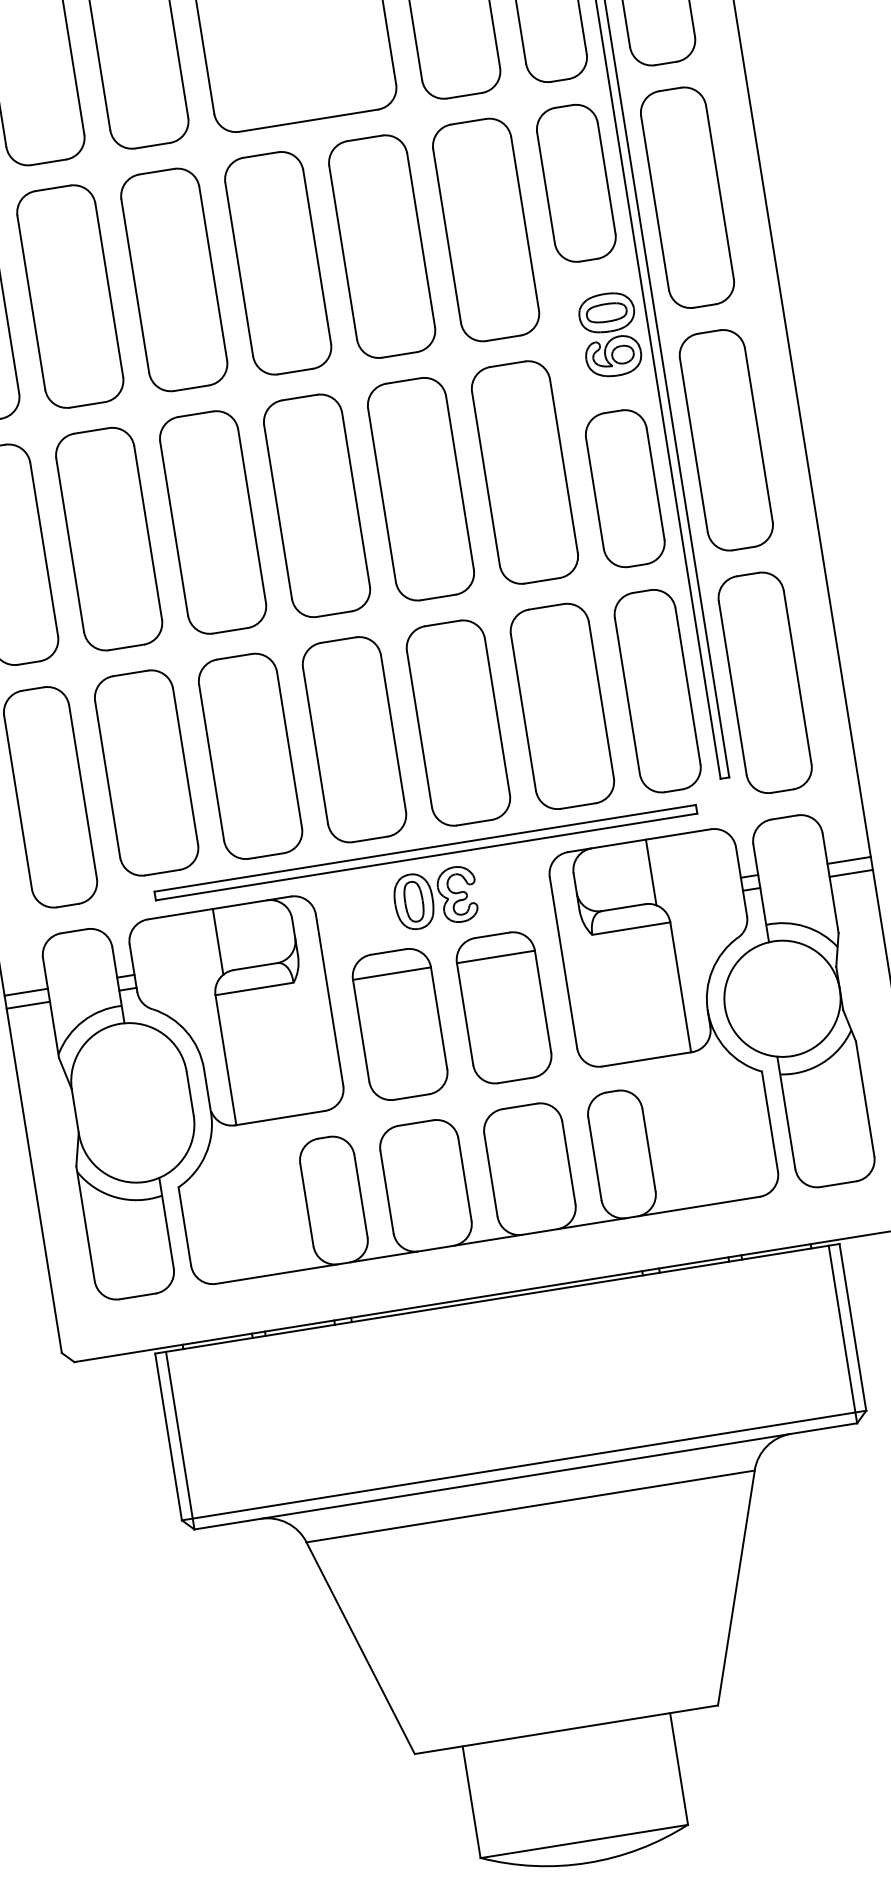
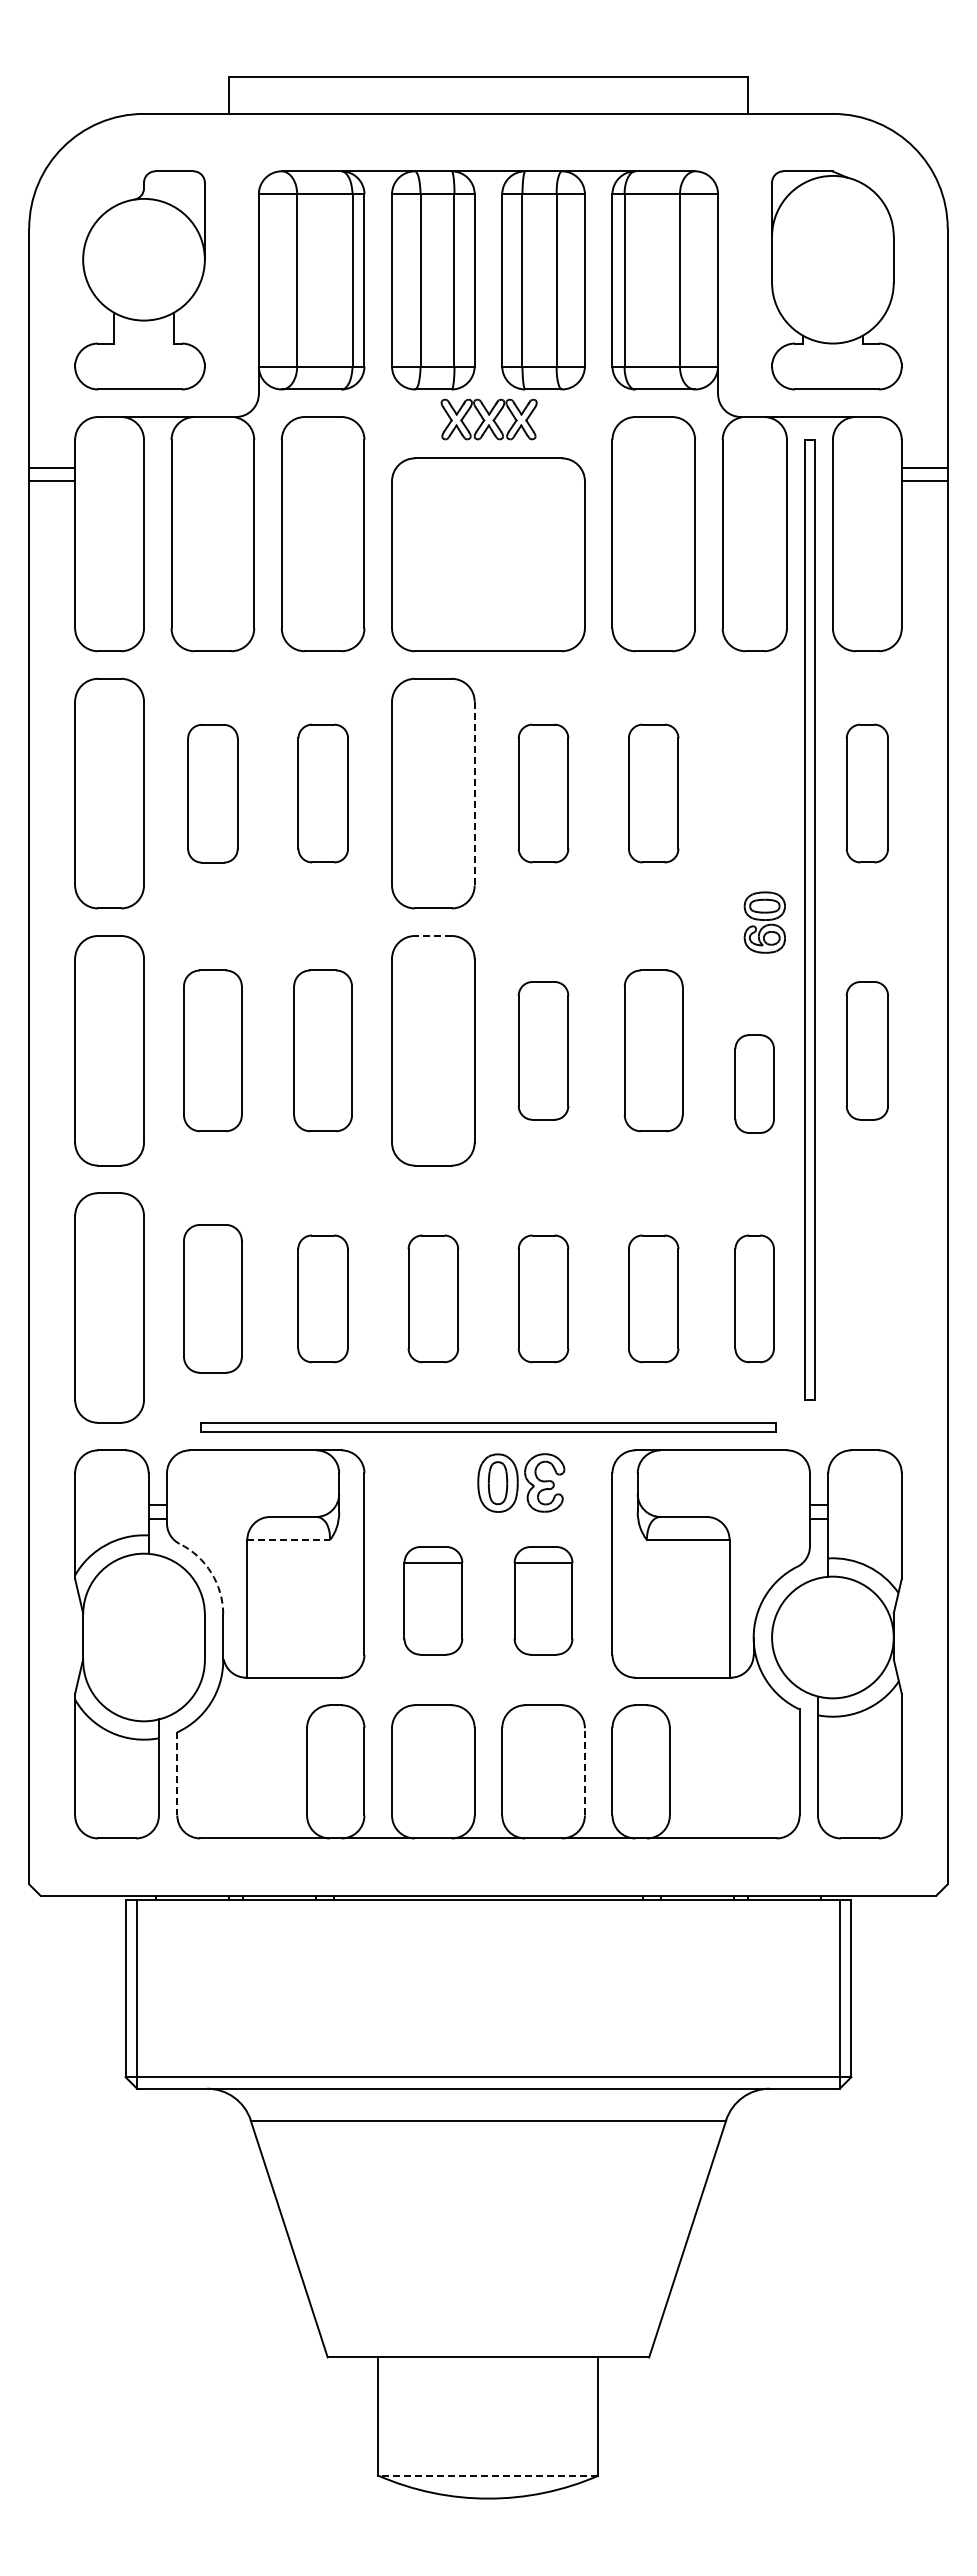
part: (575, 182) -> (754, 759), removed
part: (687, 197) -> (867, 793), size x0.6
part: (485, 229) -> (653, 793), size x0.6
part: (382, 246) -> (543, 793), size x0.6
line: (317, 256) -> (474, 793), solid -> dashed
part: (174, 279) -> (323, 793), size x0.6
part: (69, 296) -> (212, 793), size x0.6
part: (609, 334) -> (764, 922), size x0.7
line: (298, 398) -> (432, 936), solid -> dashed
part: (726, 439) -> (867, 1050), size x0.6
part: (524, 472) -> (653, 1050), size x0.7
part: (420, 488) -> (543, 1050), size x0.6
part: (624, 488) -> (754, 1083), size x0.6
part: (212, 522) -> (322, 1050), size x0.7
part: (108, 538) -> (212, 1050), size x0.7
part: (765, 682) -> (867, 1307), removed
part: (657, 690) -> (754, 1298), size x0.6
part: (562, 706) -> (653, 1298), size x0.6
part: (458, 722) -> (543, 1298), size x0.6
part: (354, 739) -> (433, 1298), size x0.6
part: (249, 756) -> (322, 1298), size x0.6
part: (146, 772) -> (212, 1298), size x0.7
line: (848, 860) -> (924, 1505), removed
line: (651, 872) -> (718, 1485), removed
line: (851, 873) -> (924, 1519), removed
part: (436, 897) -> (521, 1482), moved
line: (217, 942) -> (258, 1485), removed
line: (255, 988) -> (289, 1539), solid -> dashed
line: (26, 992) -> (52, 1505), removed
line: (28, 1005) -> (52, 1519), removed
part: (503, 1007) -> (543, 1600), size x0.7
part: (400, 1024) -> (433, 1600), size x0.7
arc: (186, 1031) -> (211, 1572), solid -> dashed
line: (568, 1162) -> (584, 1771), solid -> dashed
line: (184, 1226) -> (177, 1773), solid -> dashed
line: (584, 1841) -> (488, 2475), solid -> dashed

